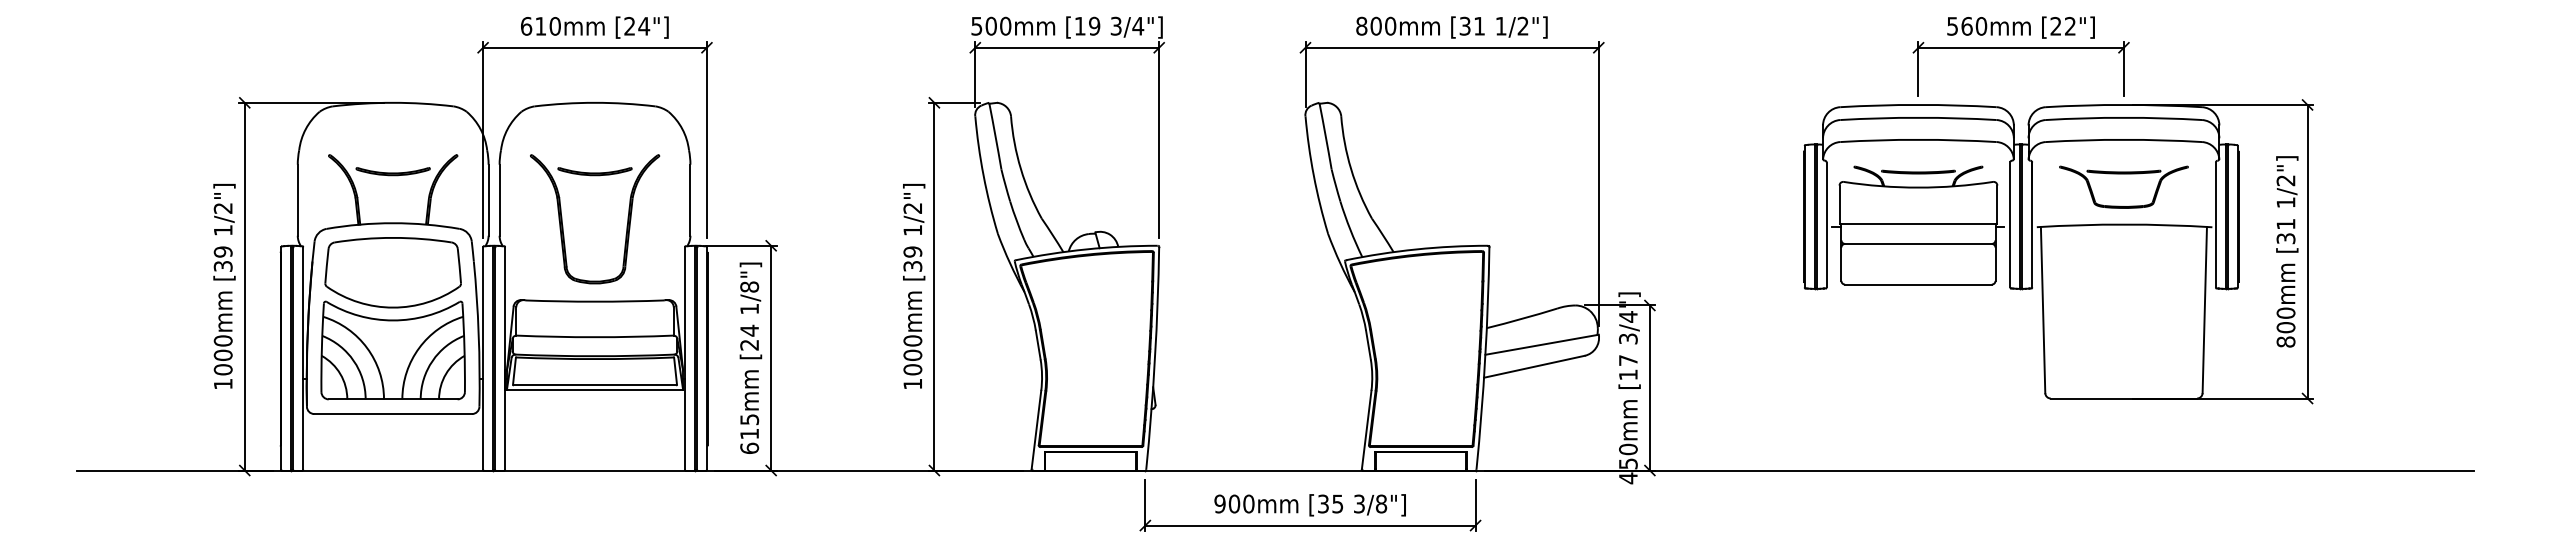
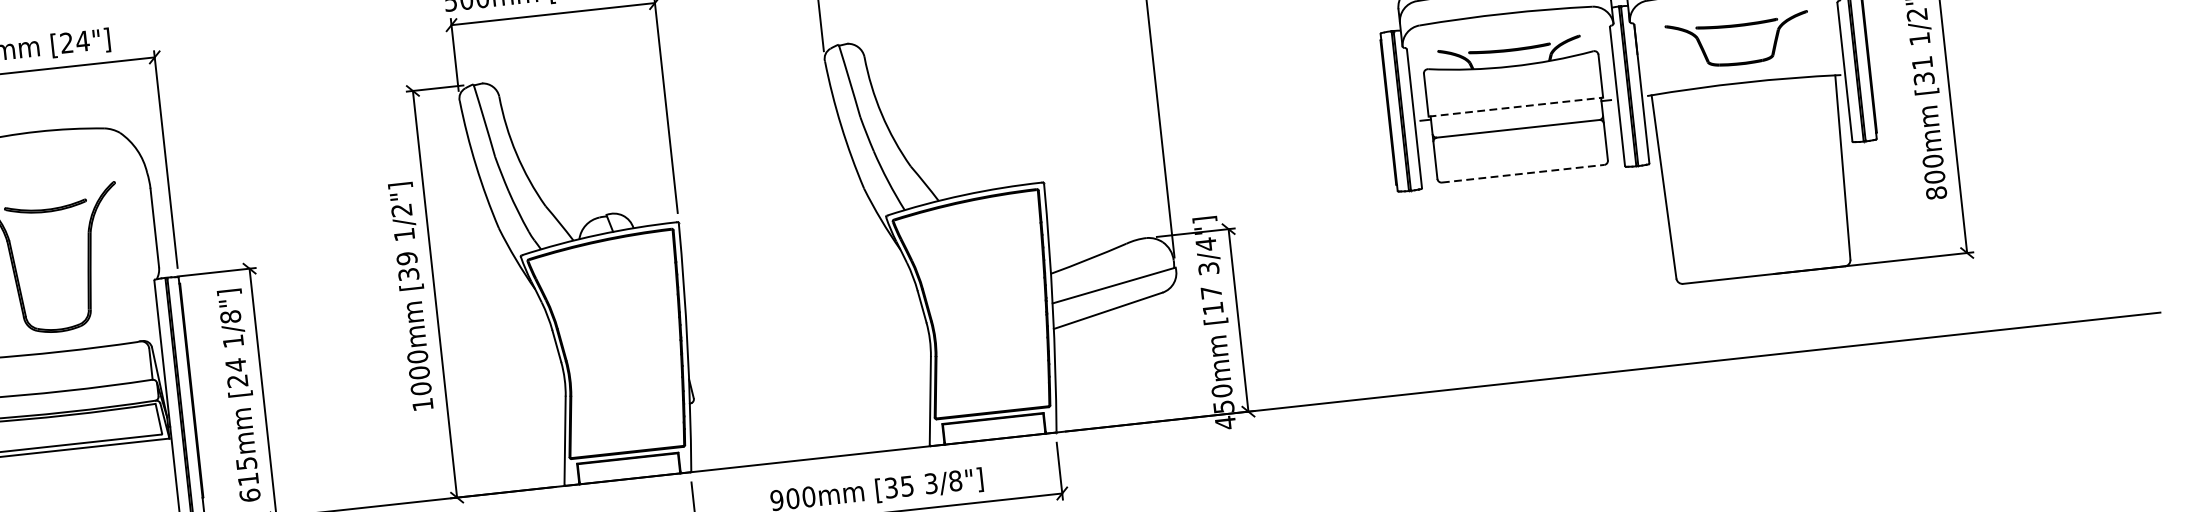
line: (1918, 224) -> (1515, 107), solid -> dashed
line: (1918, 284) -> (1523, 173), solid -> dashed

